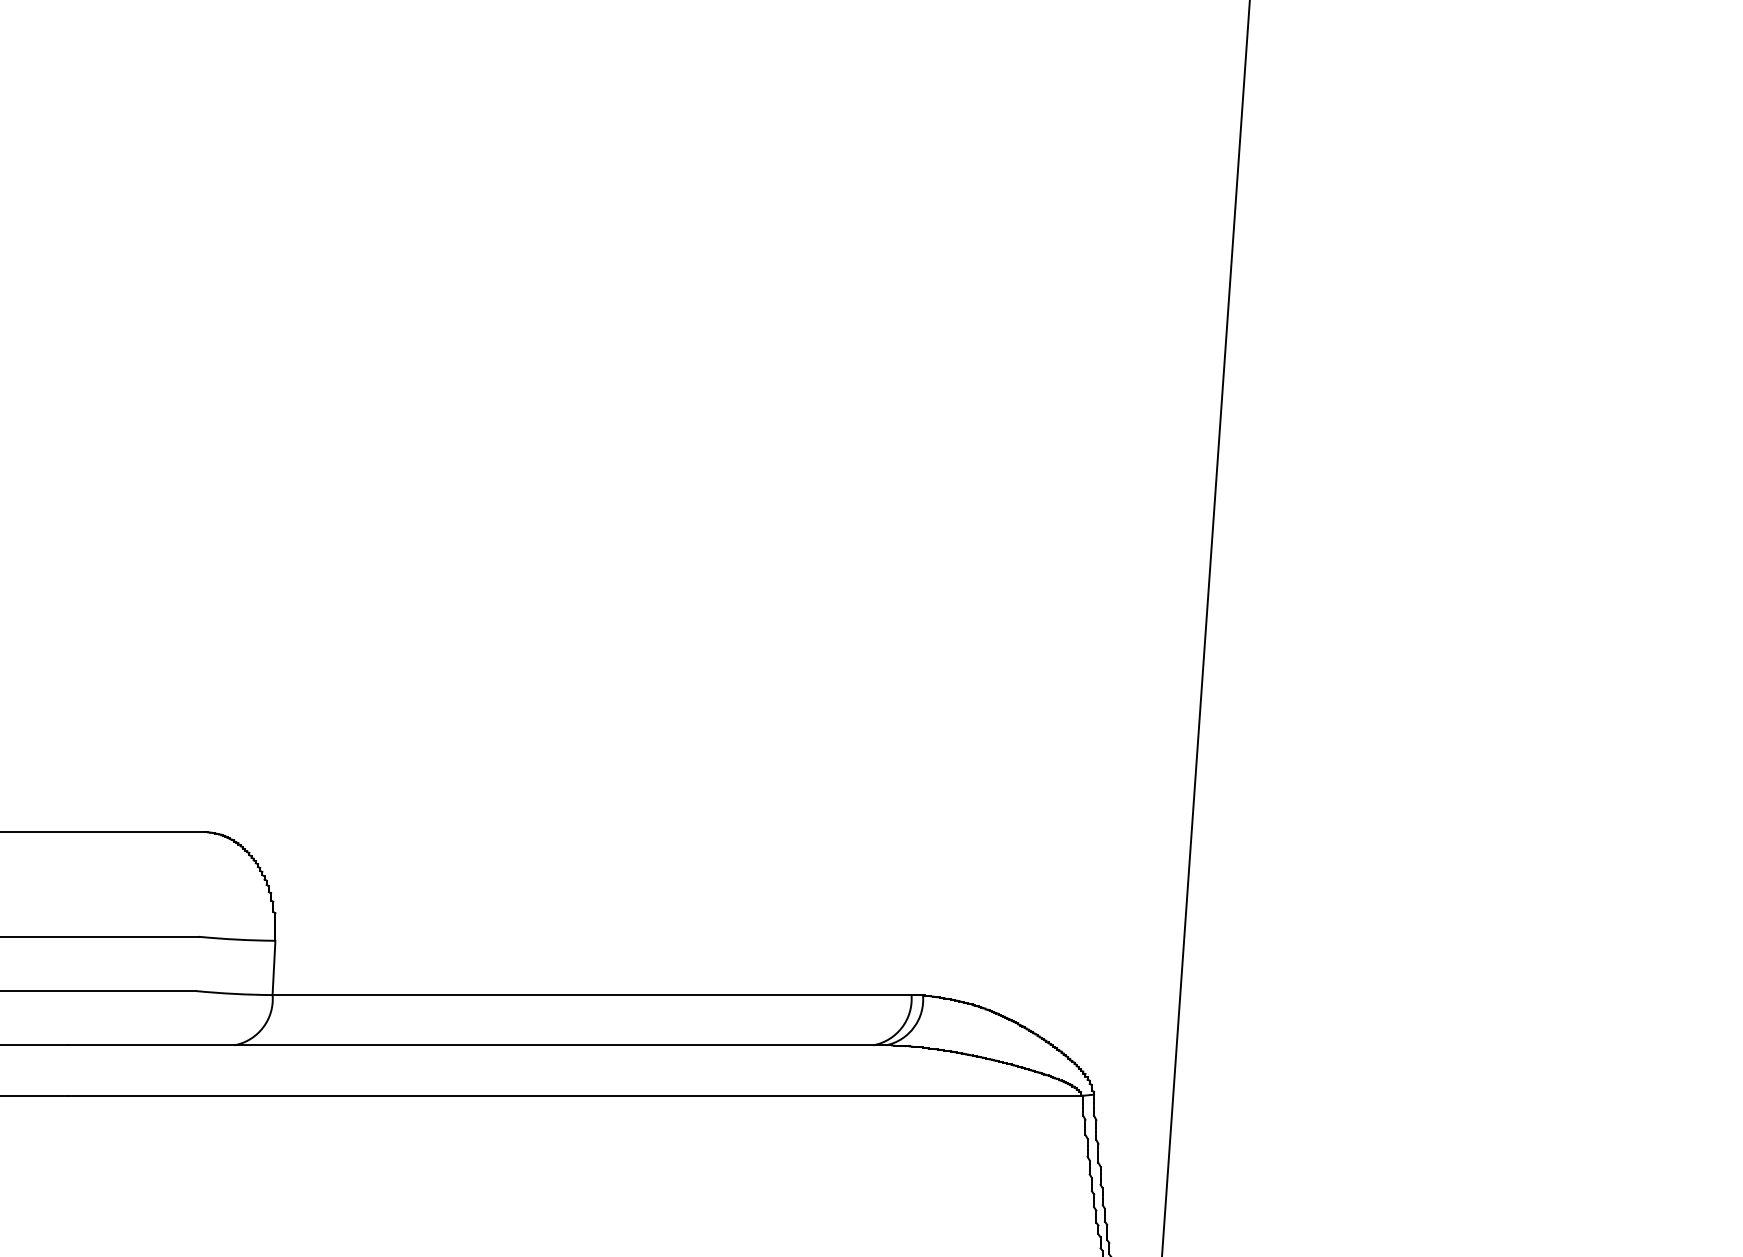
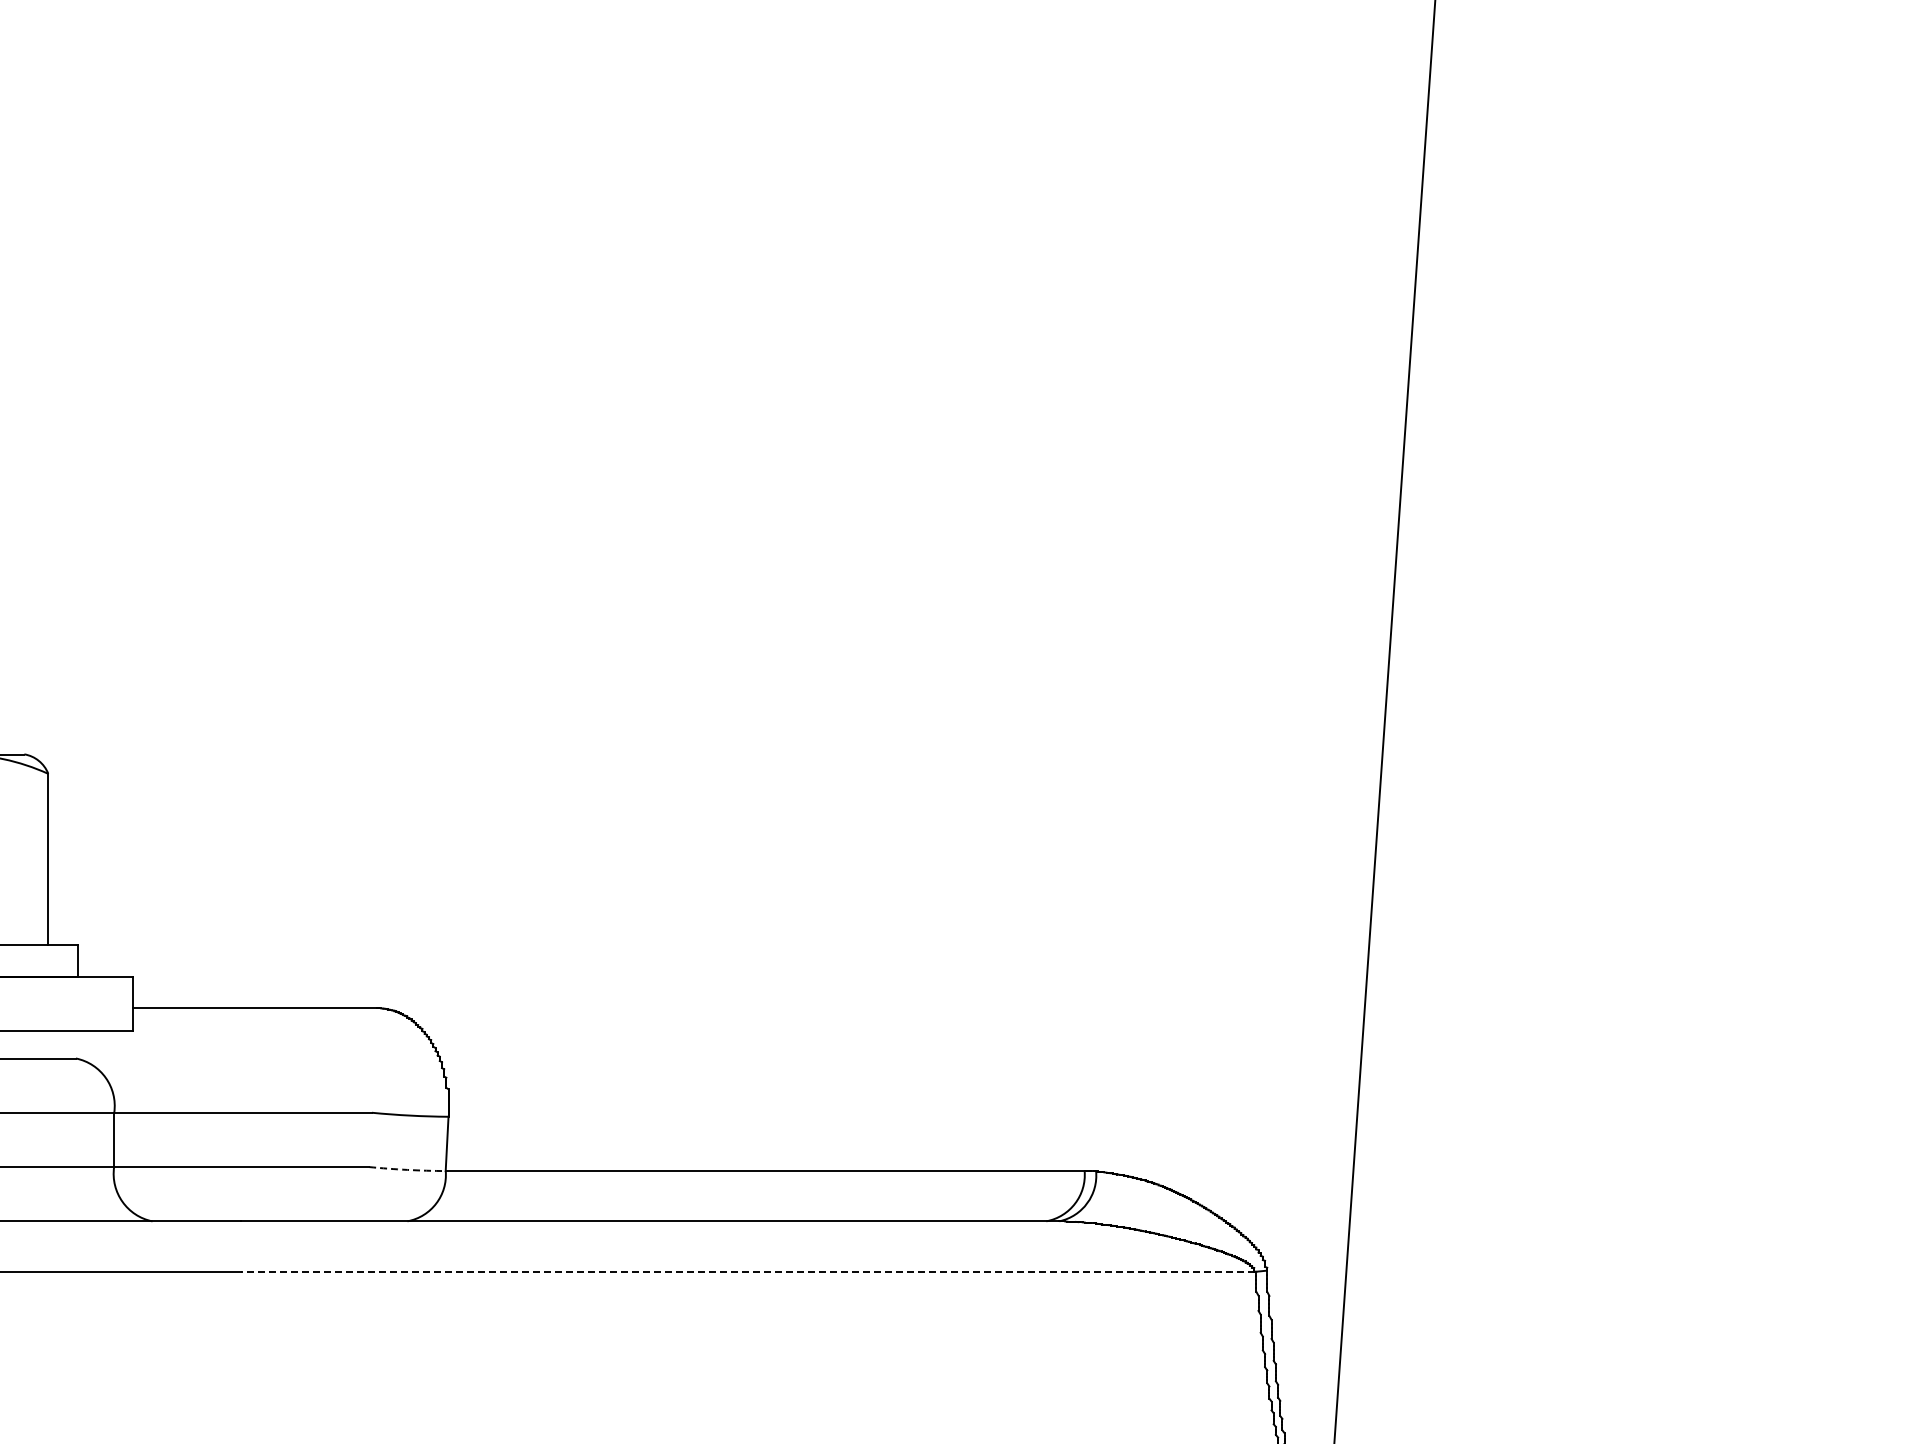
arc: (234, 993) -> (407, 1169), solid -> dashed
line: (575, 1095) -> (748, 1271), solid -> dashed

